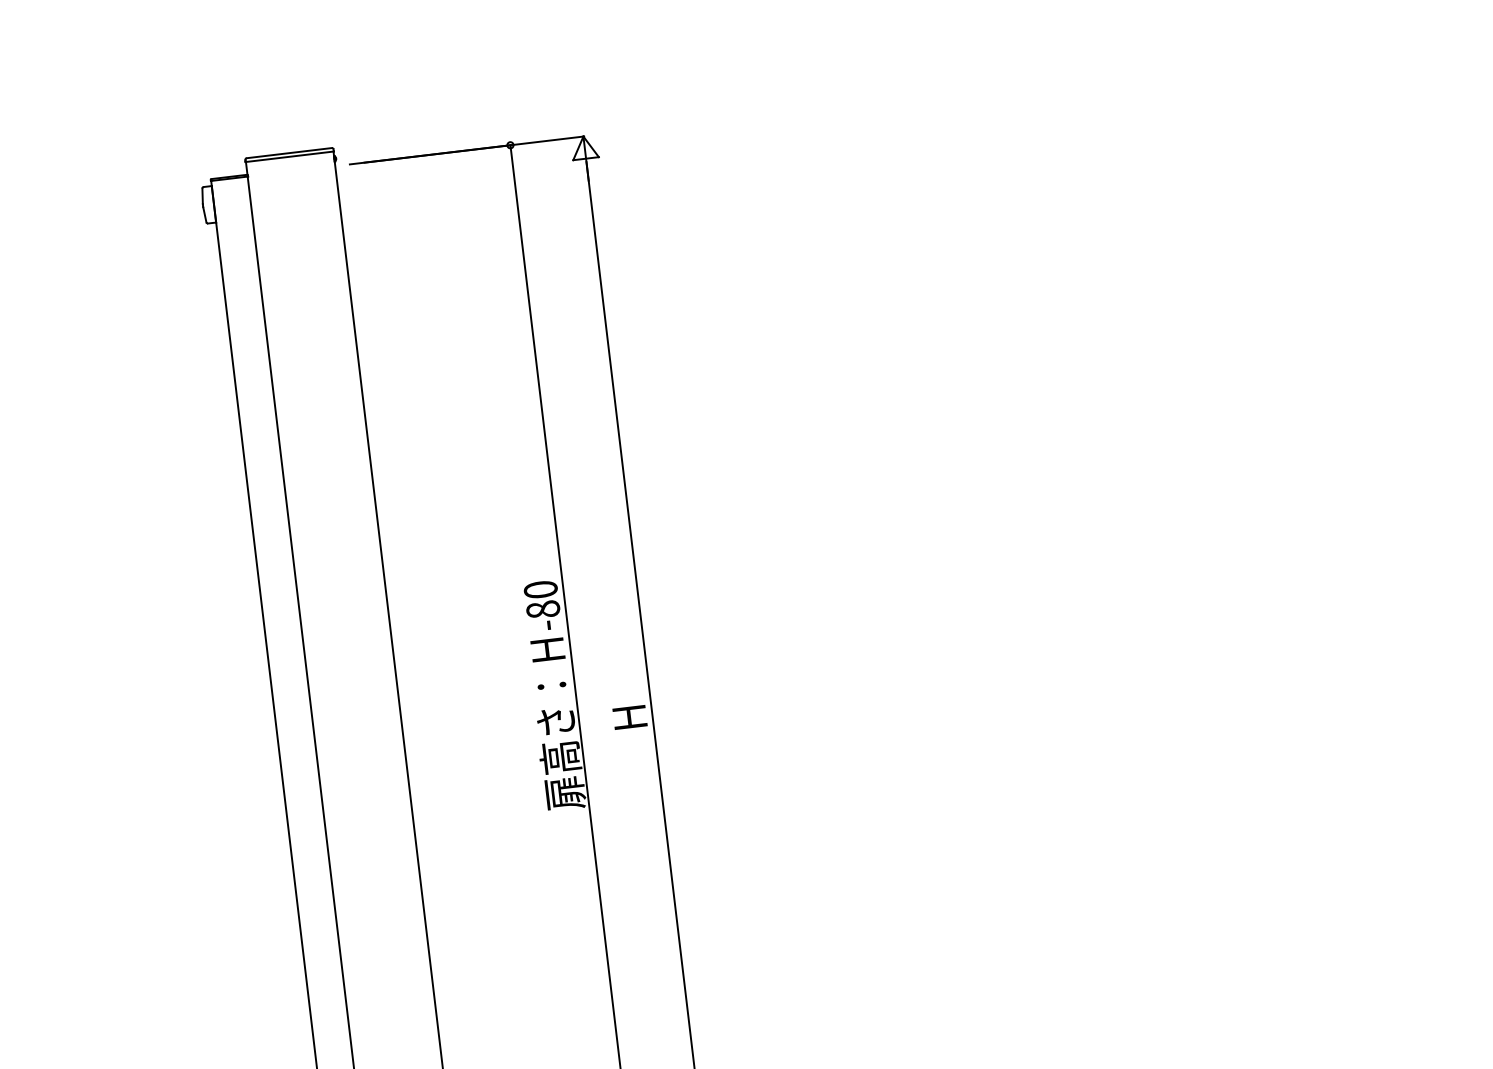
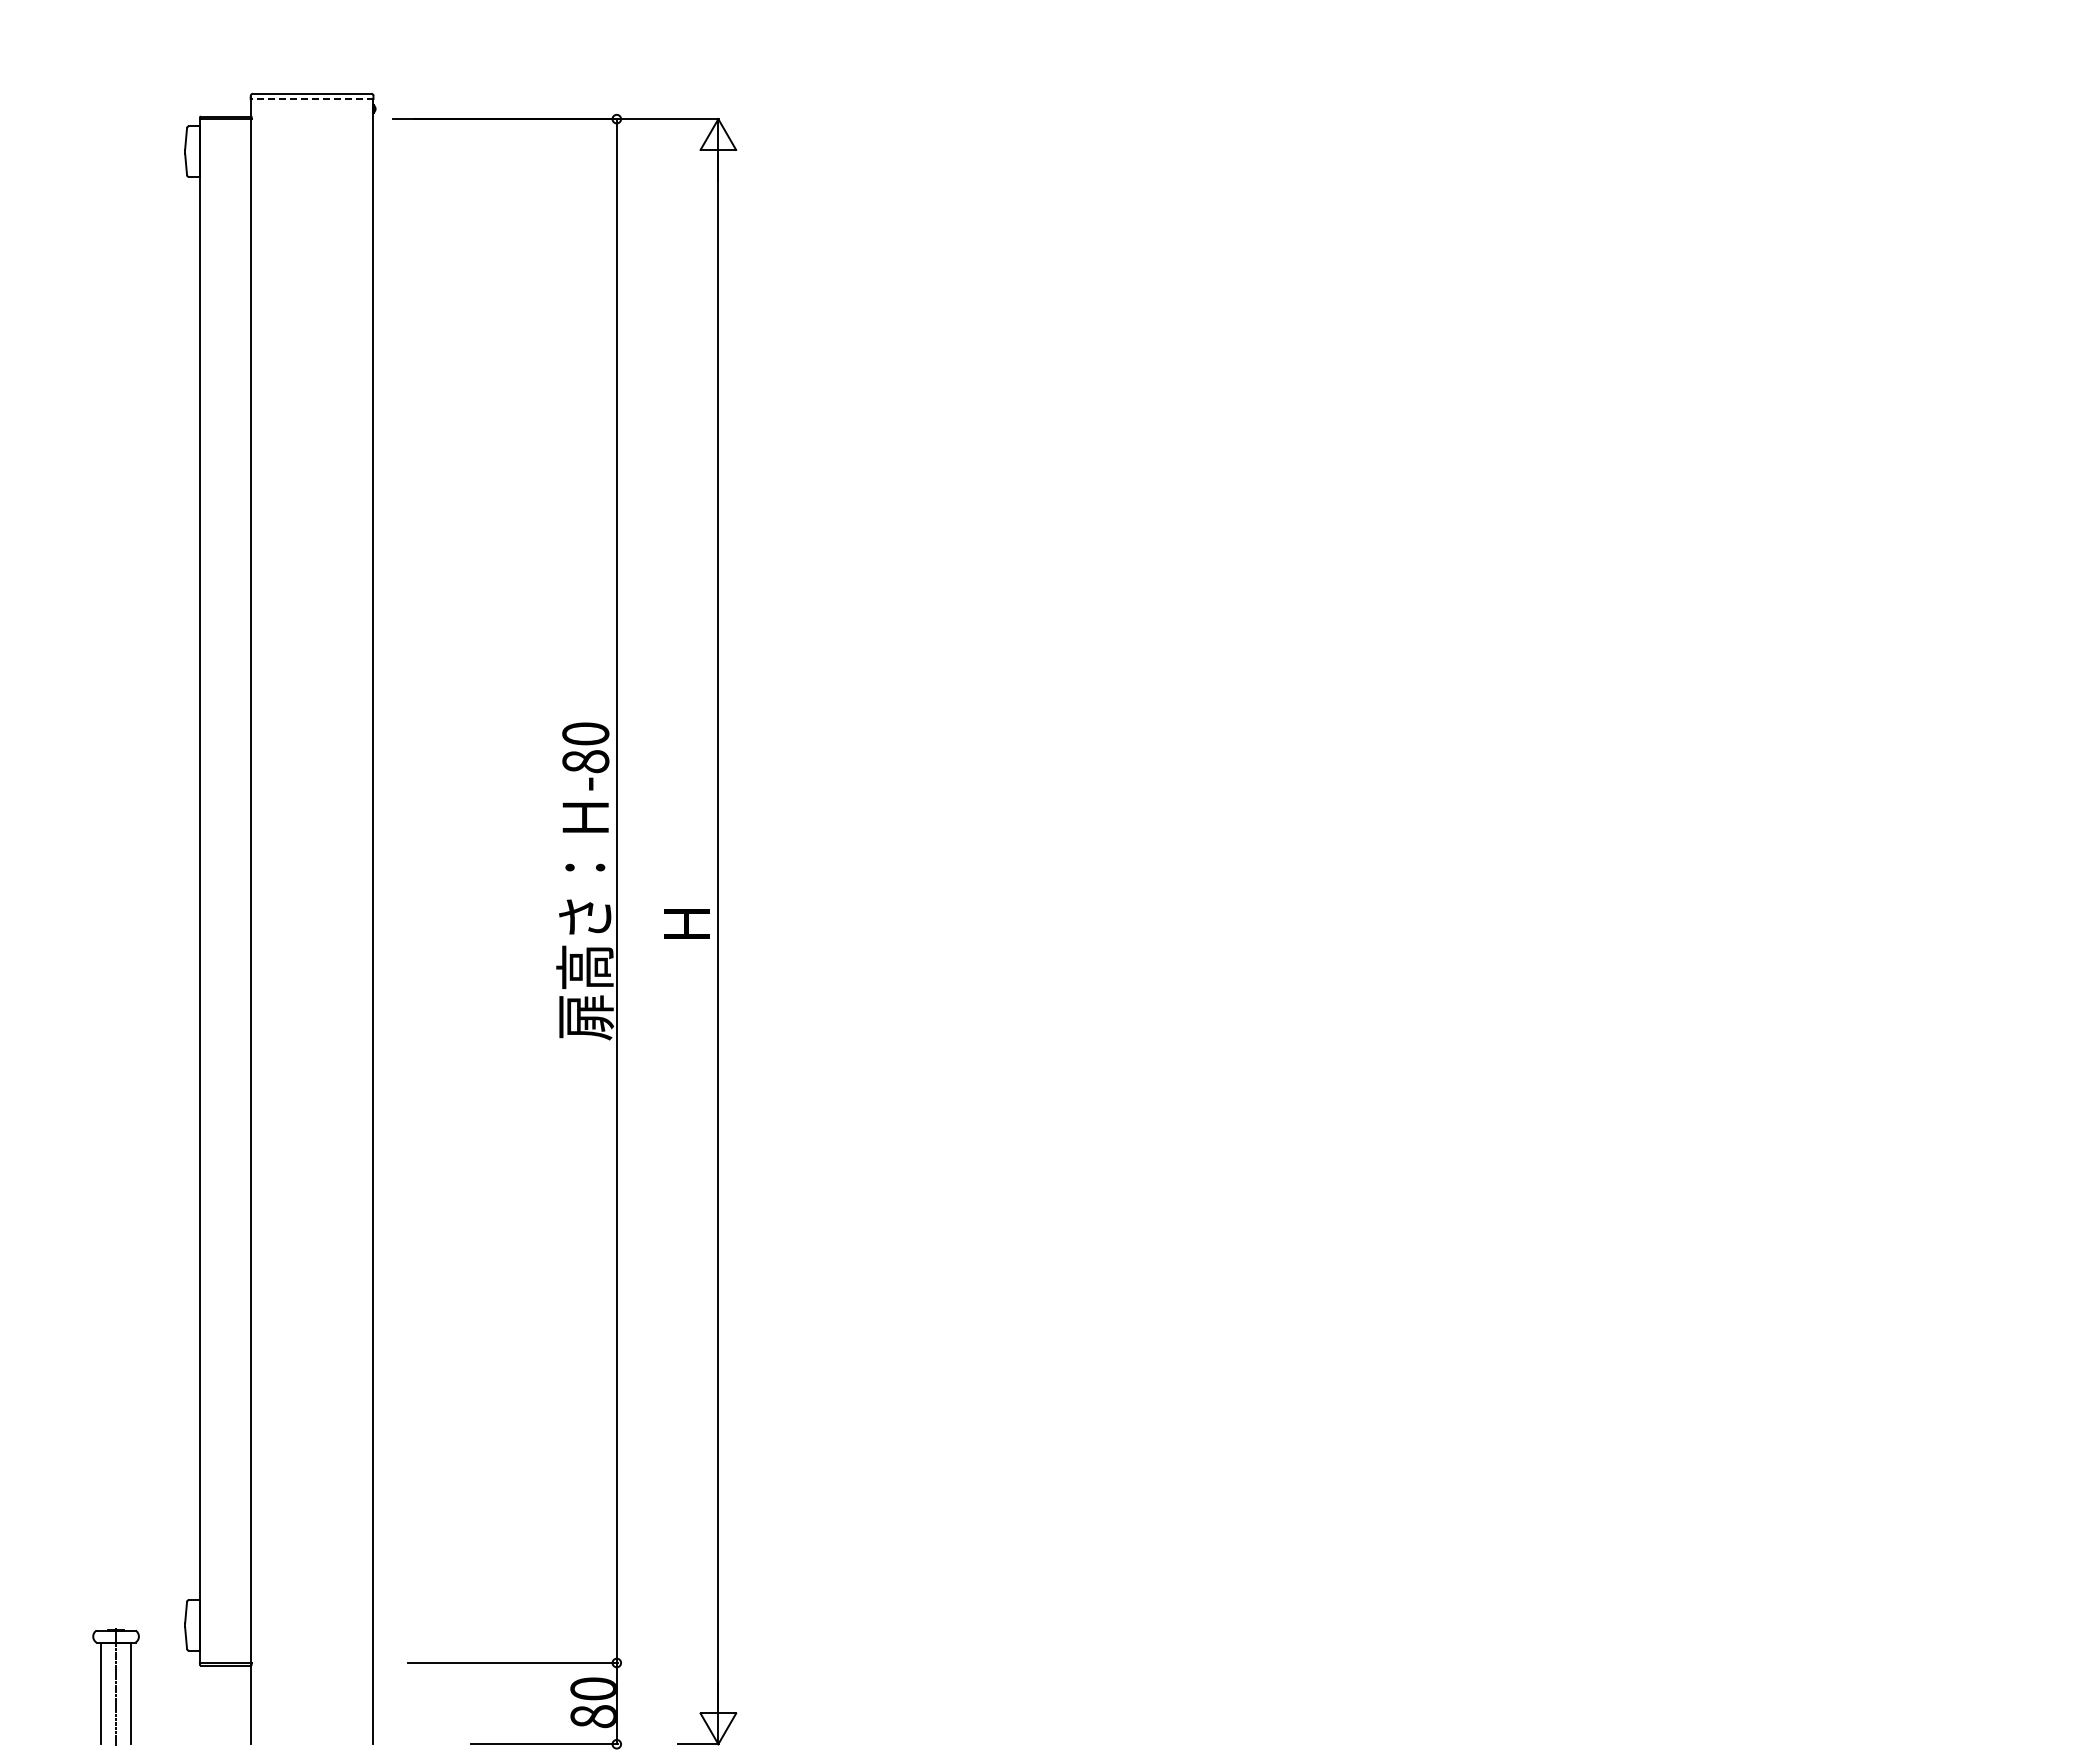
line: (289, 156) -> (311, 98), solid -> dashed

